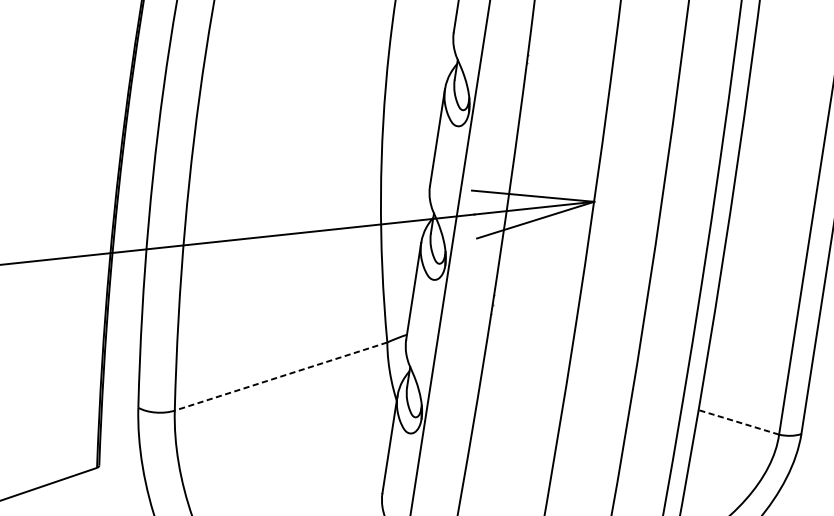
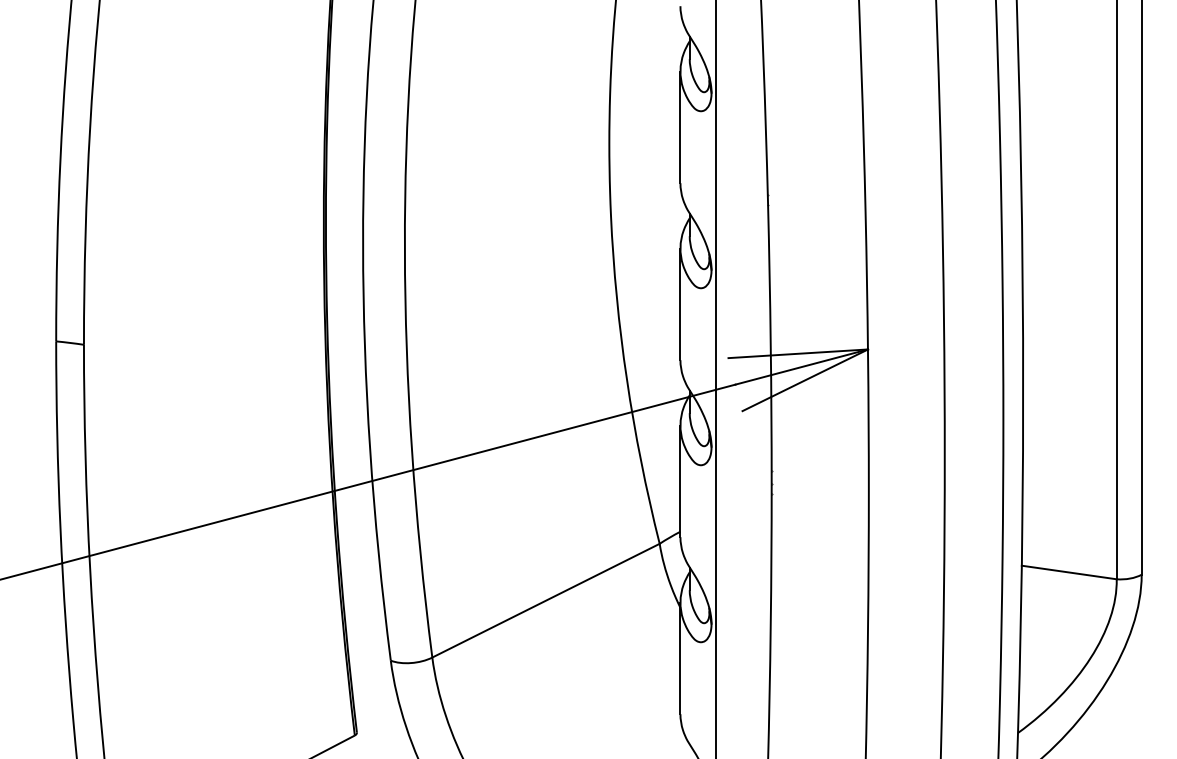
line: (280, 376) -> (545, 600), dashed -> solid
line: (739, 422) -> (1069, 572), dashed -> solid

